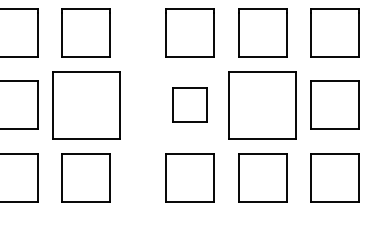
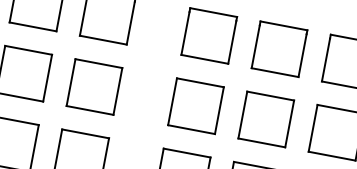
part: (85, 104) -> (94, 86), size x0.71
part: (189, 104) -> (195, 105), size x1.43
part: (262, 104) -> (266, 118), size x0.71

